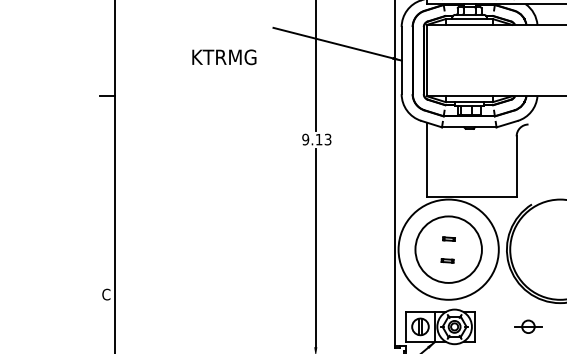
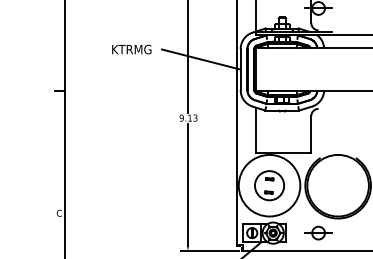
text: (223, 57) -> (131, 49), moved
circle: (448, 249) -> (269, 185), size x0.71
part: (528, 325) -> (318, 232), size x1.67

